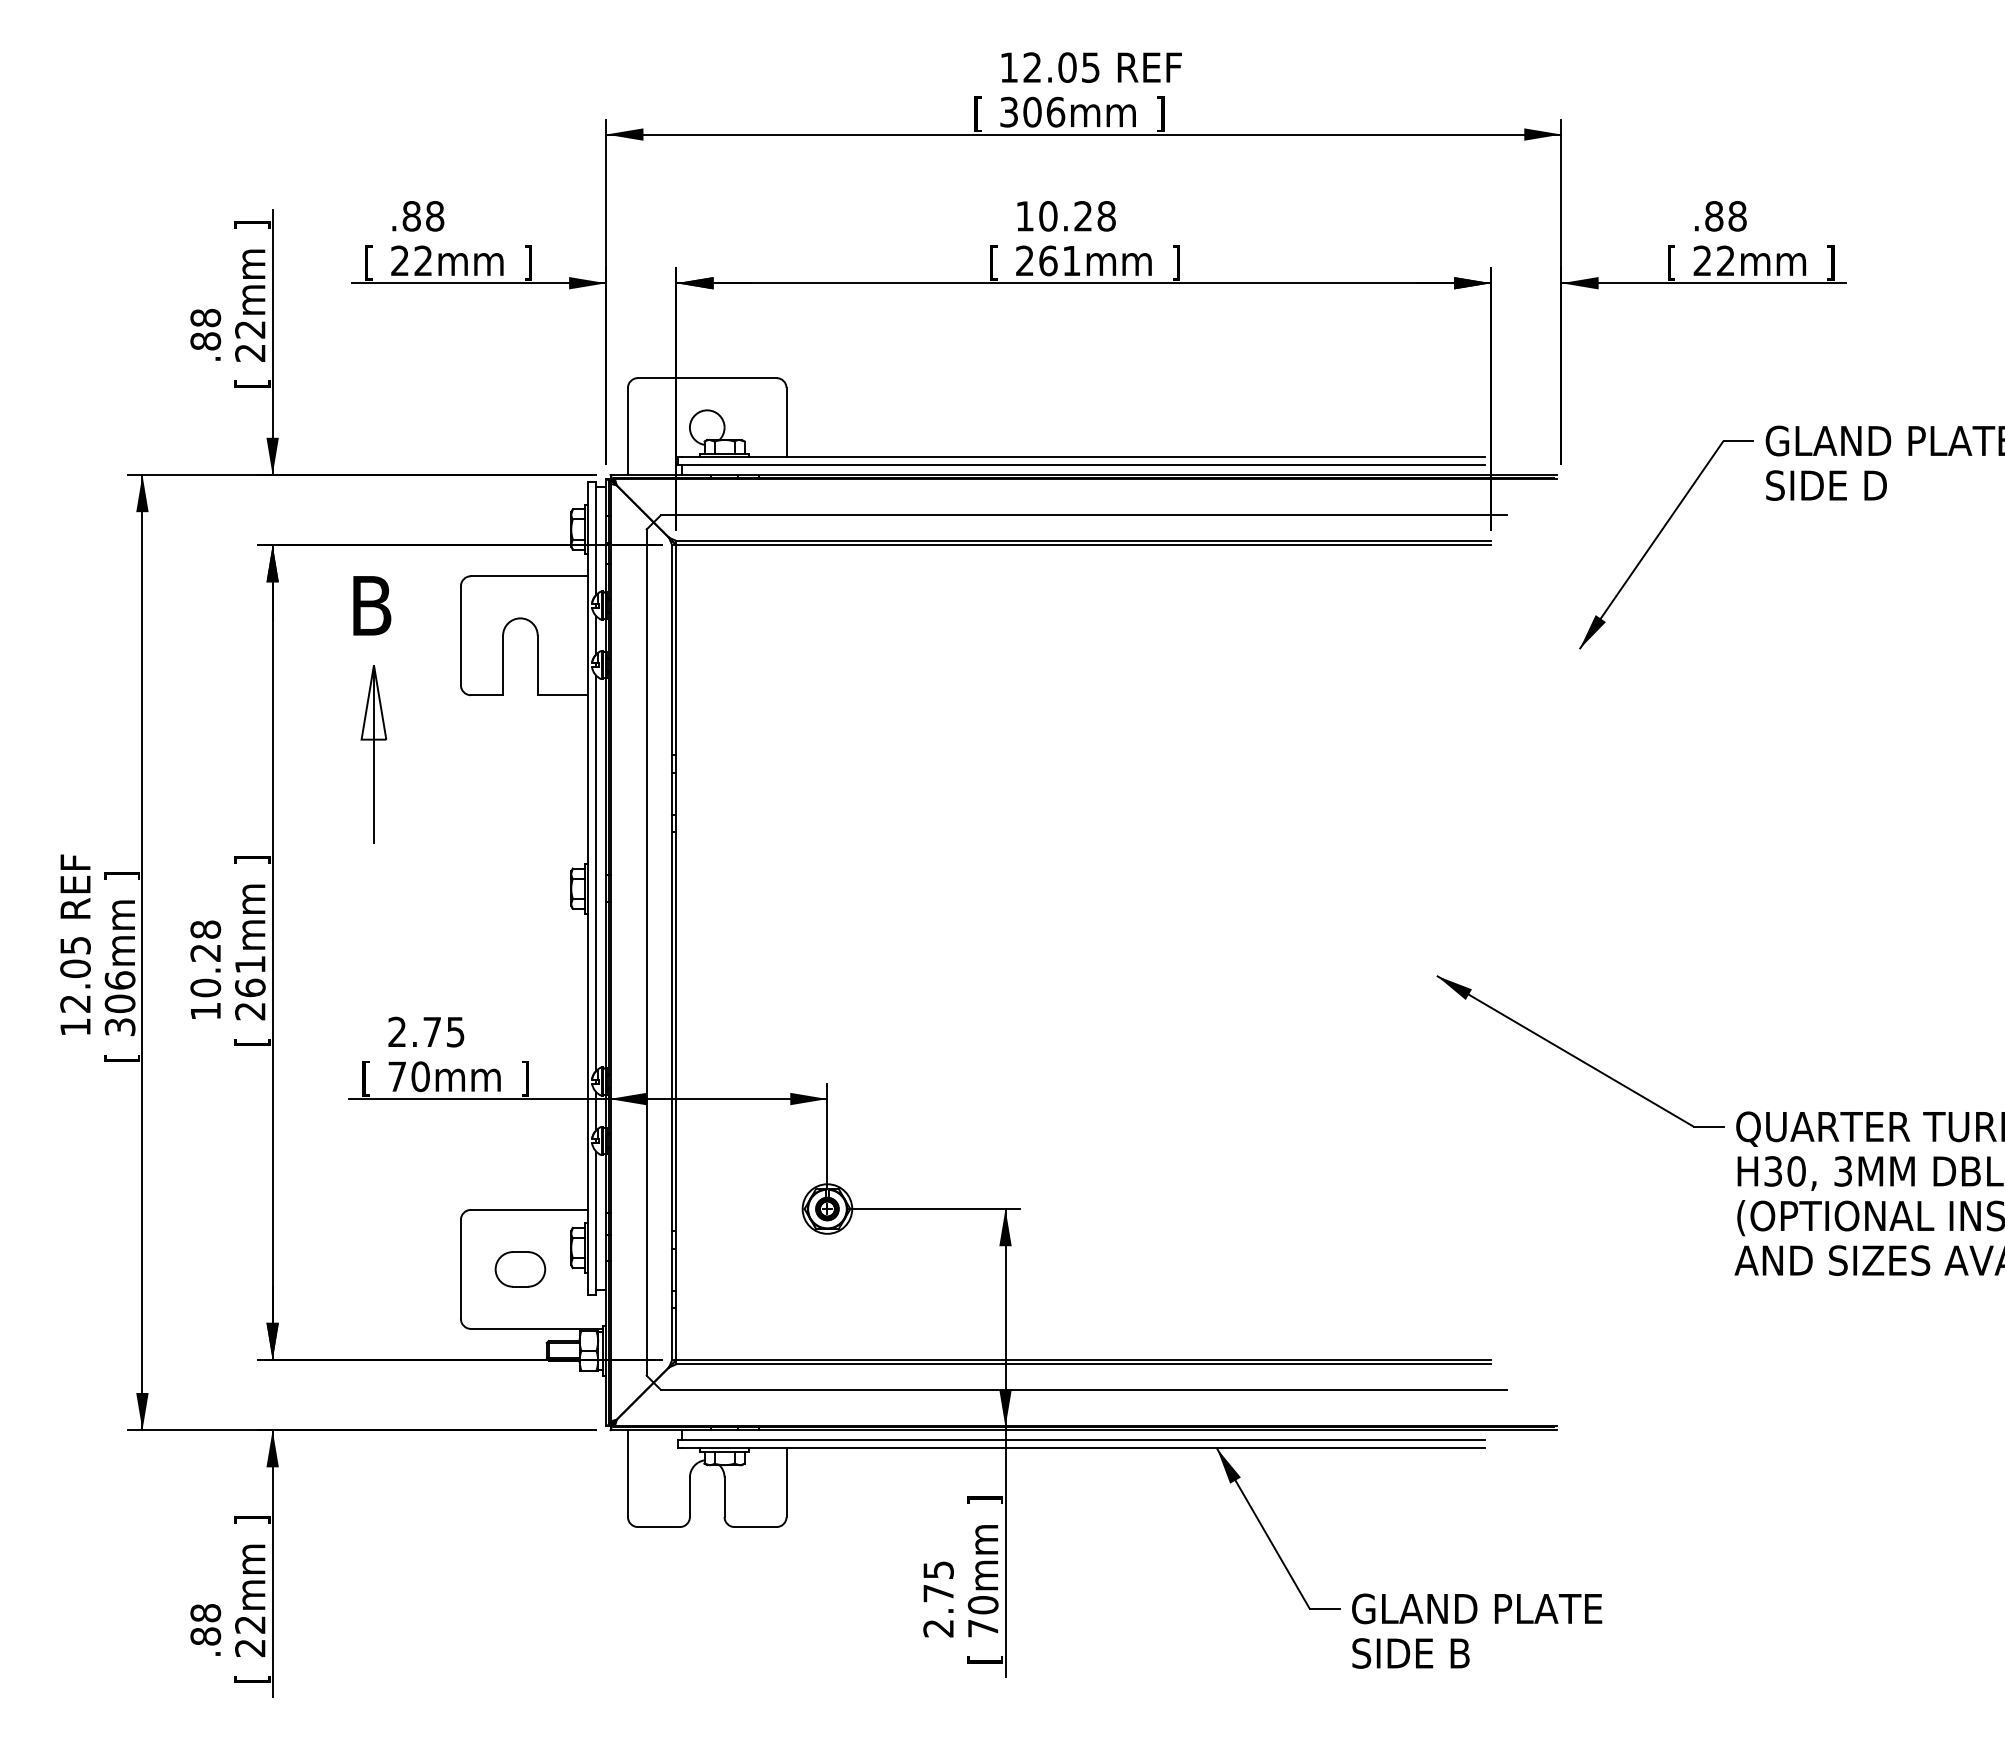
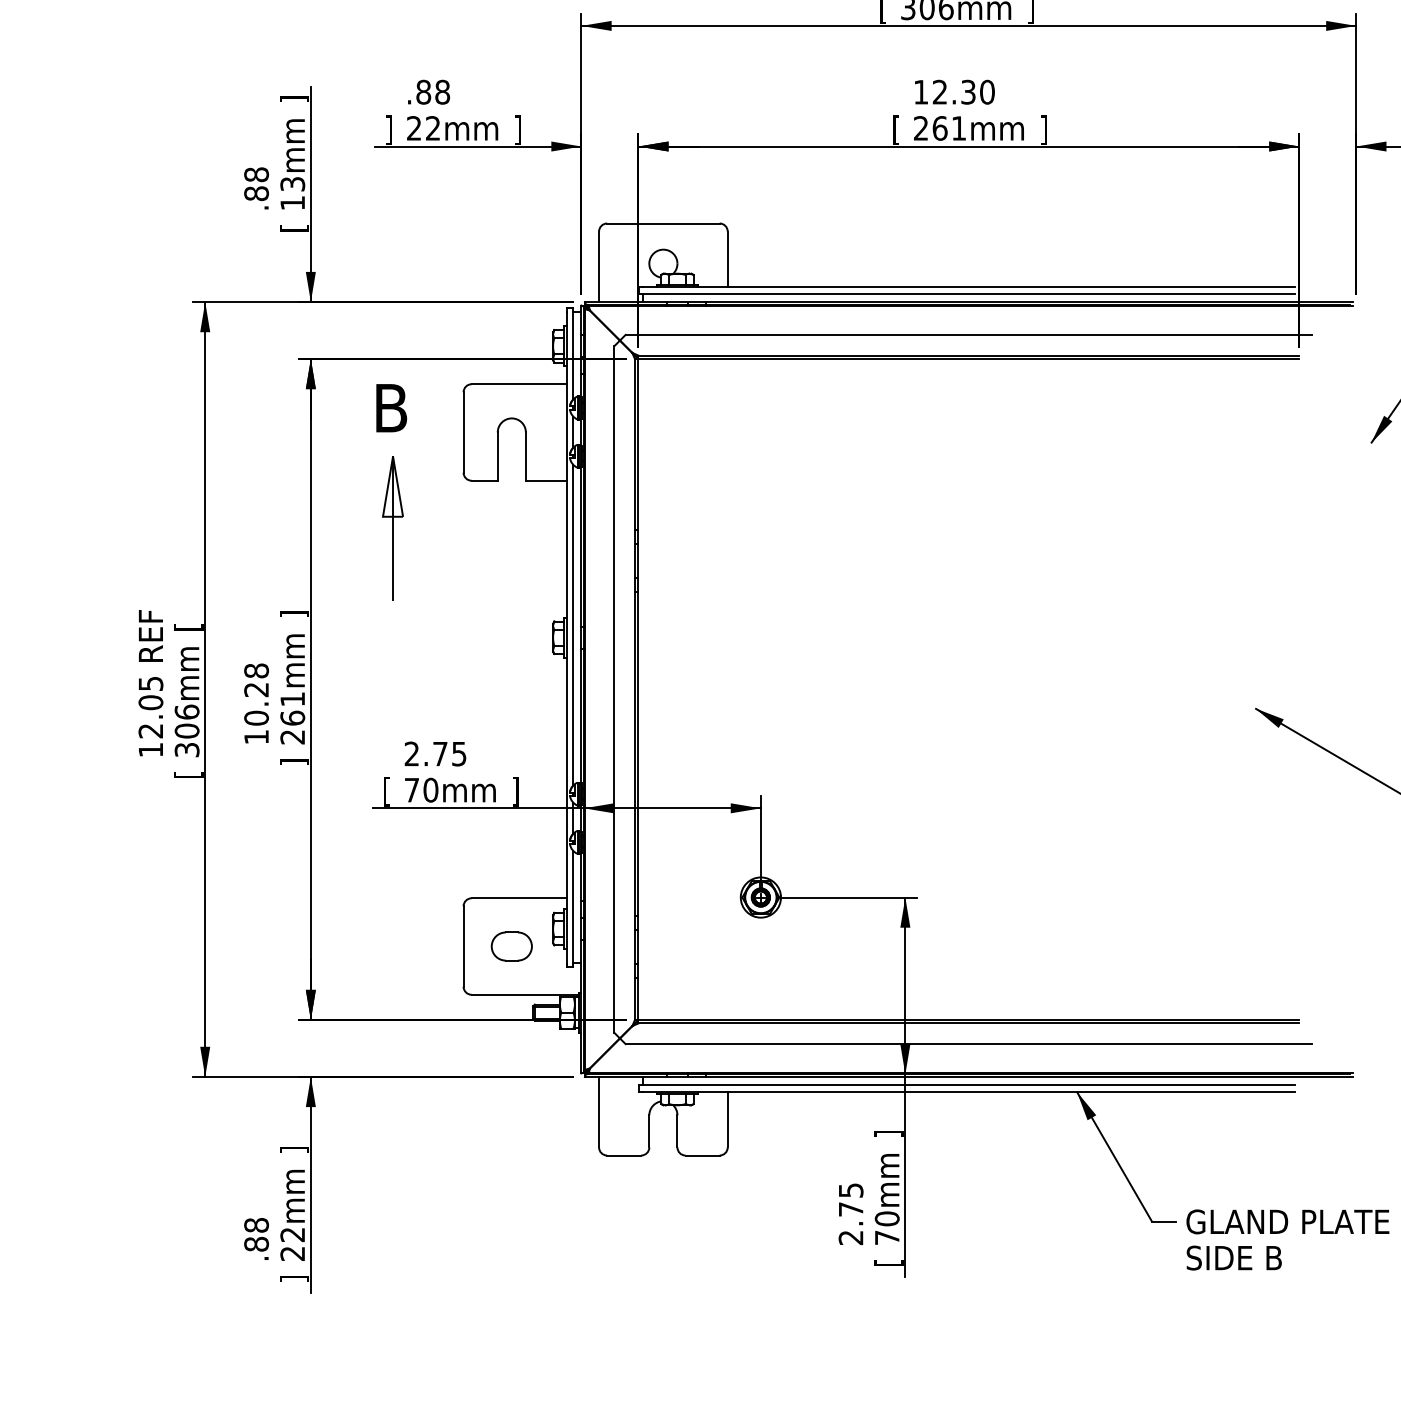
text: (1077, 216) -> (963, 92), 10.28 -> 12.30
text: (368, 262) -> (388, 129), [ -> ]
text: (250, 341) -> (292, 193), 22mm -> 13mm
text: (122, 875) -> (189, 626), ] -> [
text: (252, 1041) -> (294, 761), [ -> ]
text: (252, 1678) -> (294, 1278), [ -> ]

